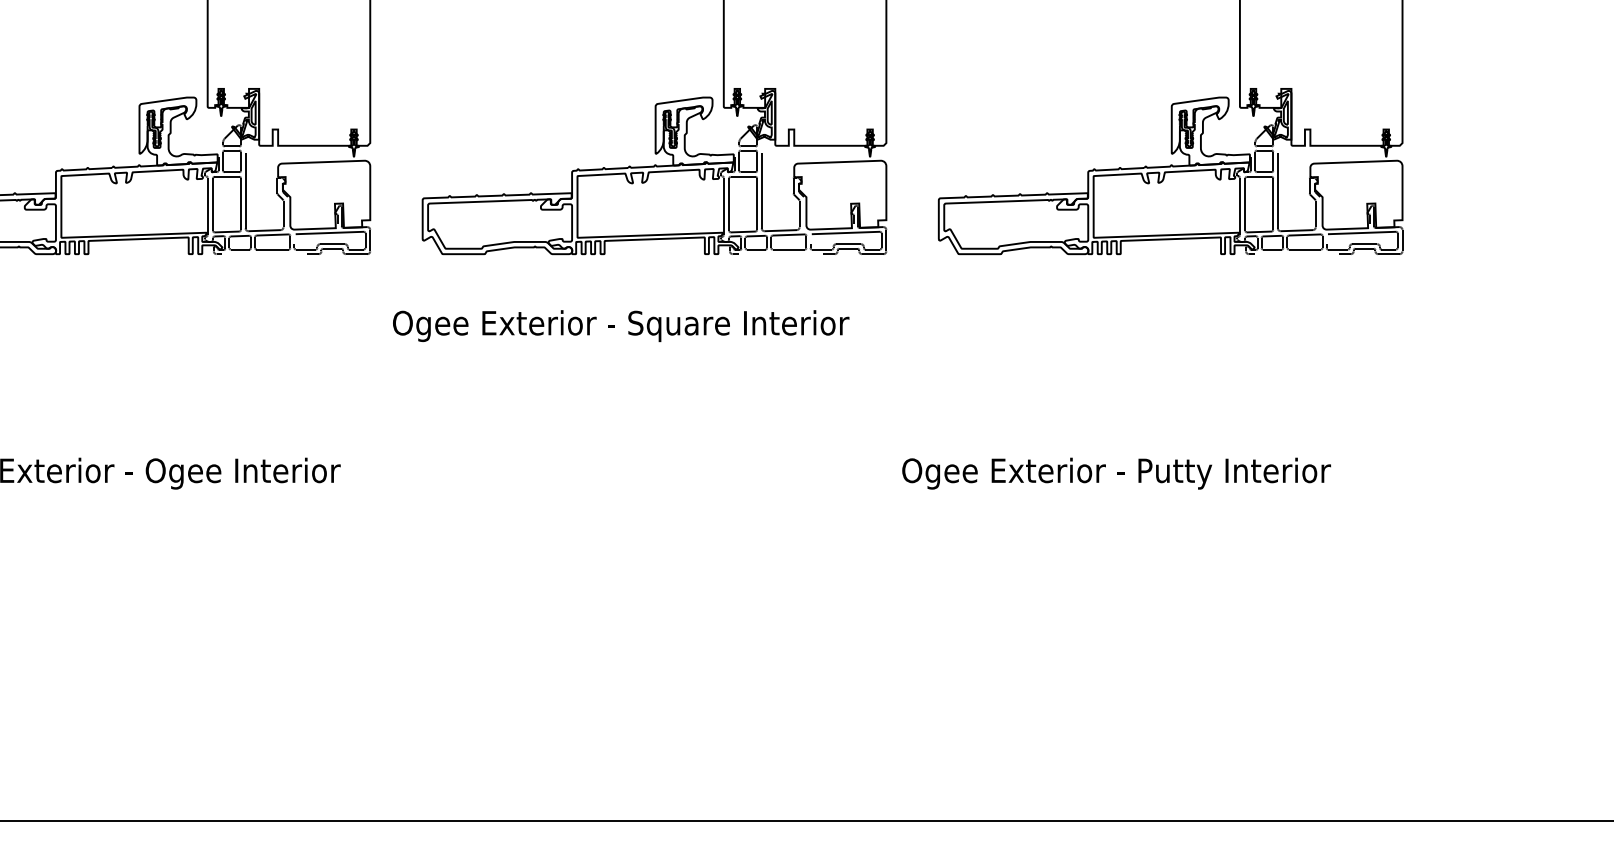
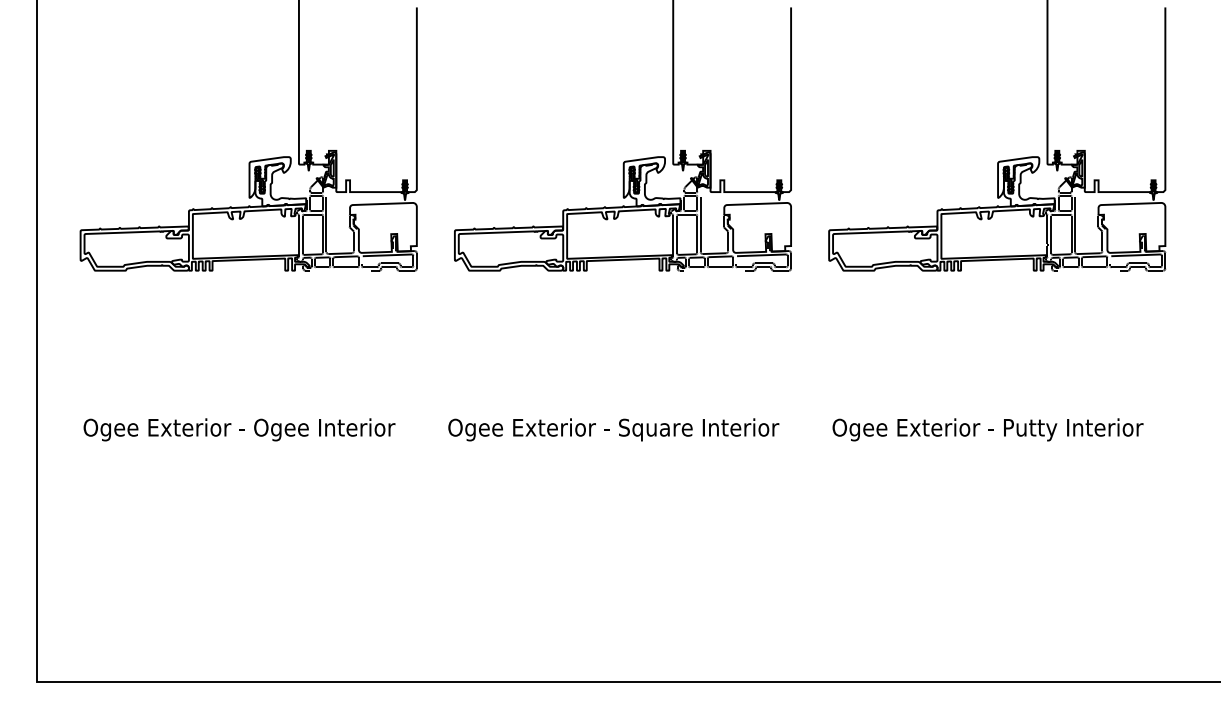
text: (620, 325) -> (613, 429), moved
text: (1115, 473) -> (987, 429), moved

